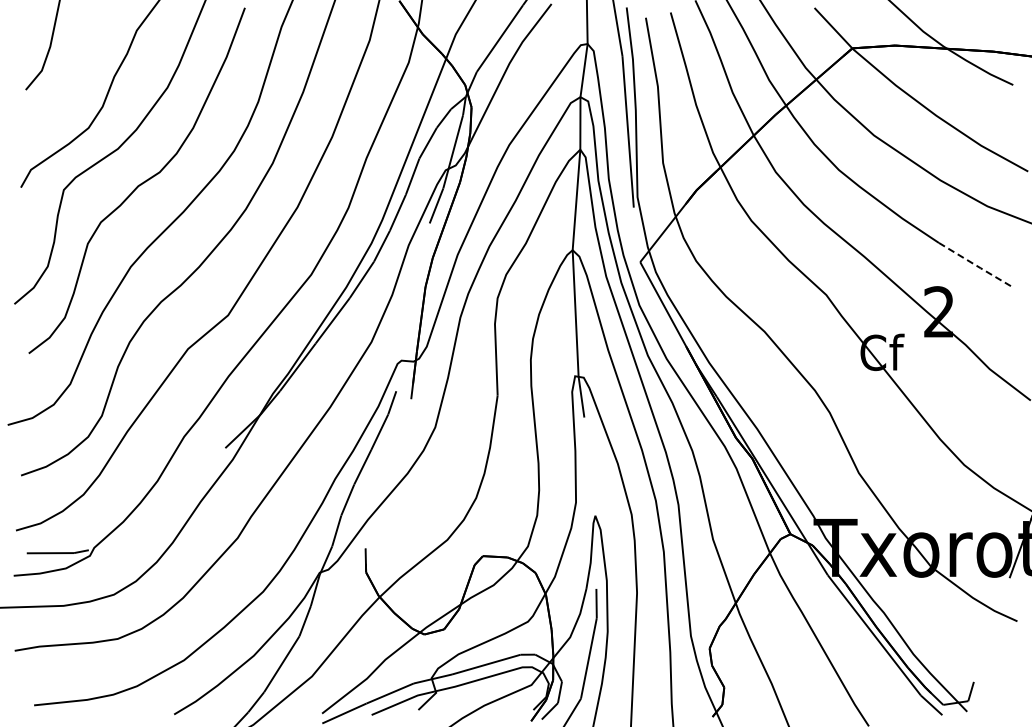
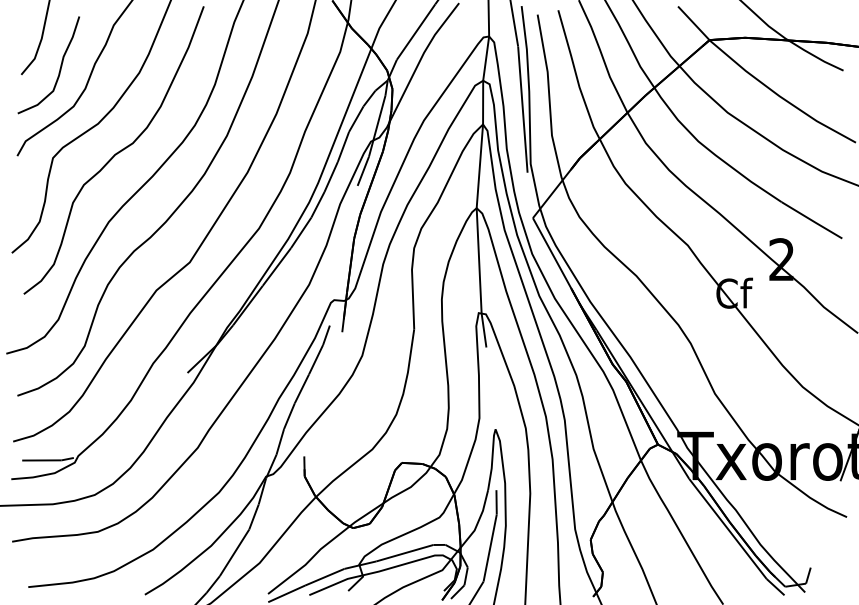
curve: (72, 79) -> (60, 66), added
line: (976, 265) -> (812, 220), dashed -> solid

